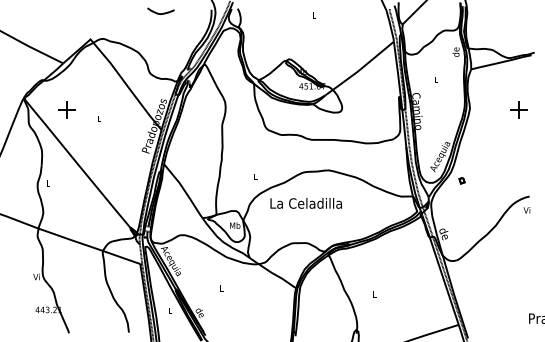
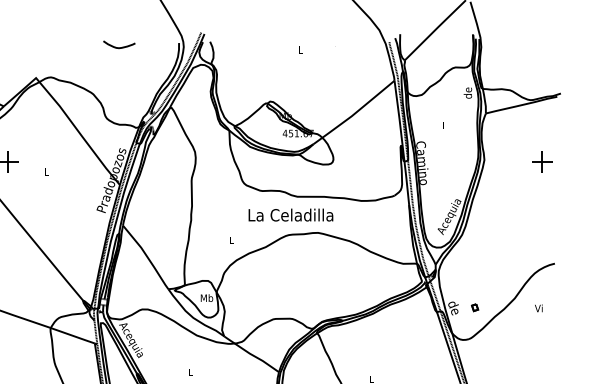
part: (461, 180) -> (474, 307), moved
text: (305, 203) -> (290, 215), moved
text: (526, 210) -> (538, 308), moved

